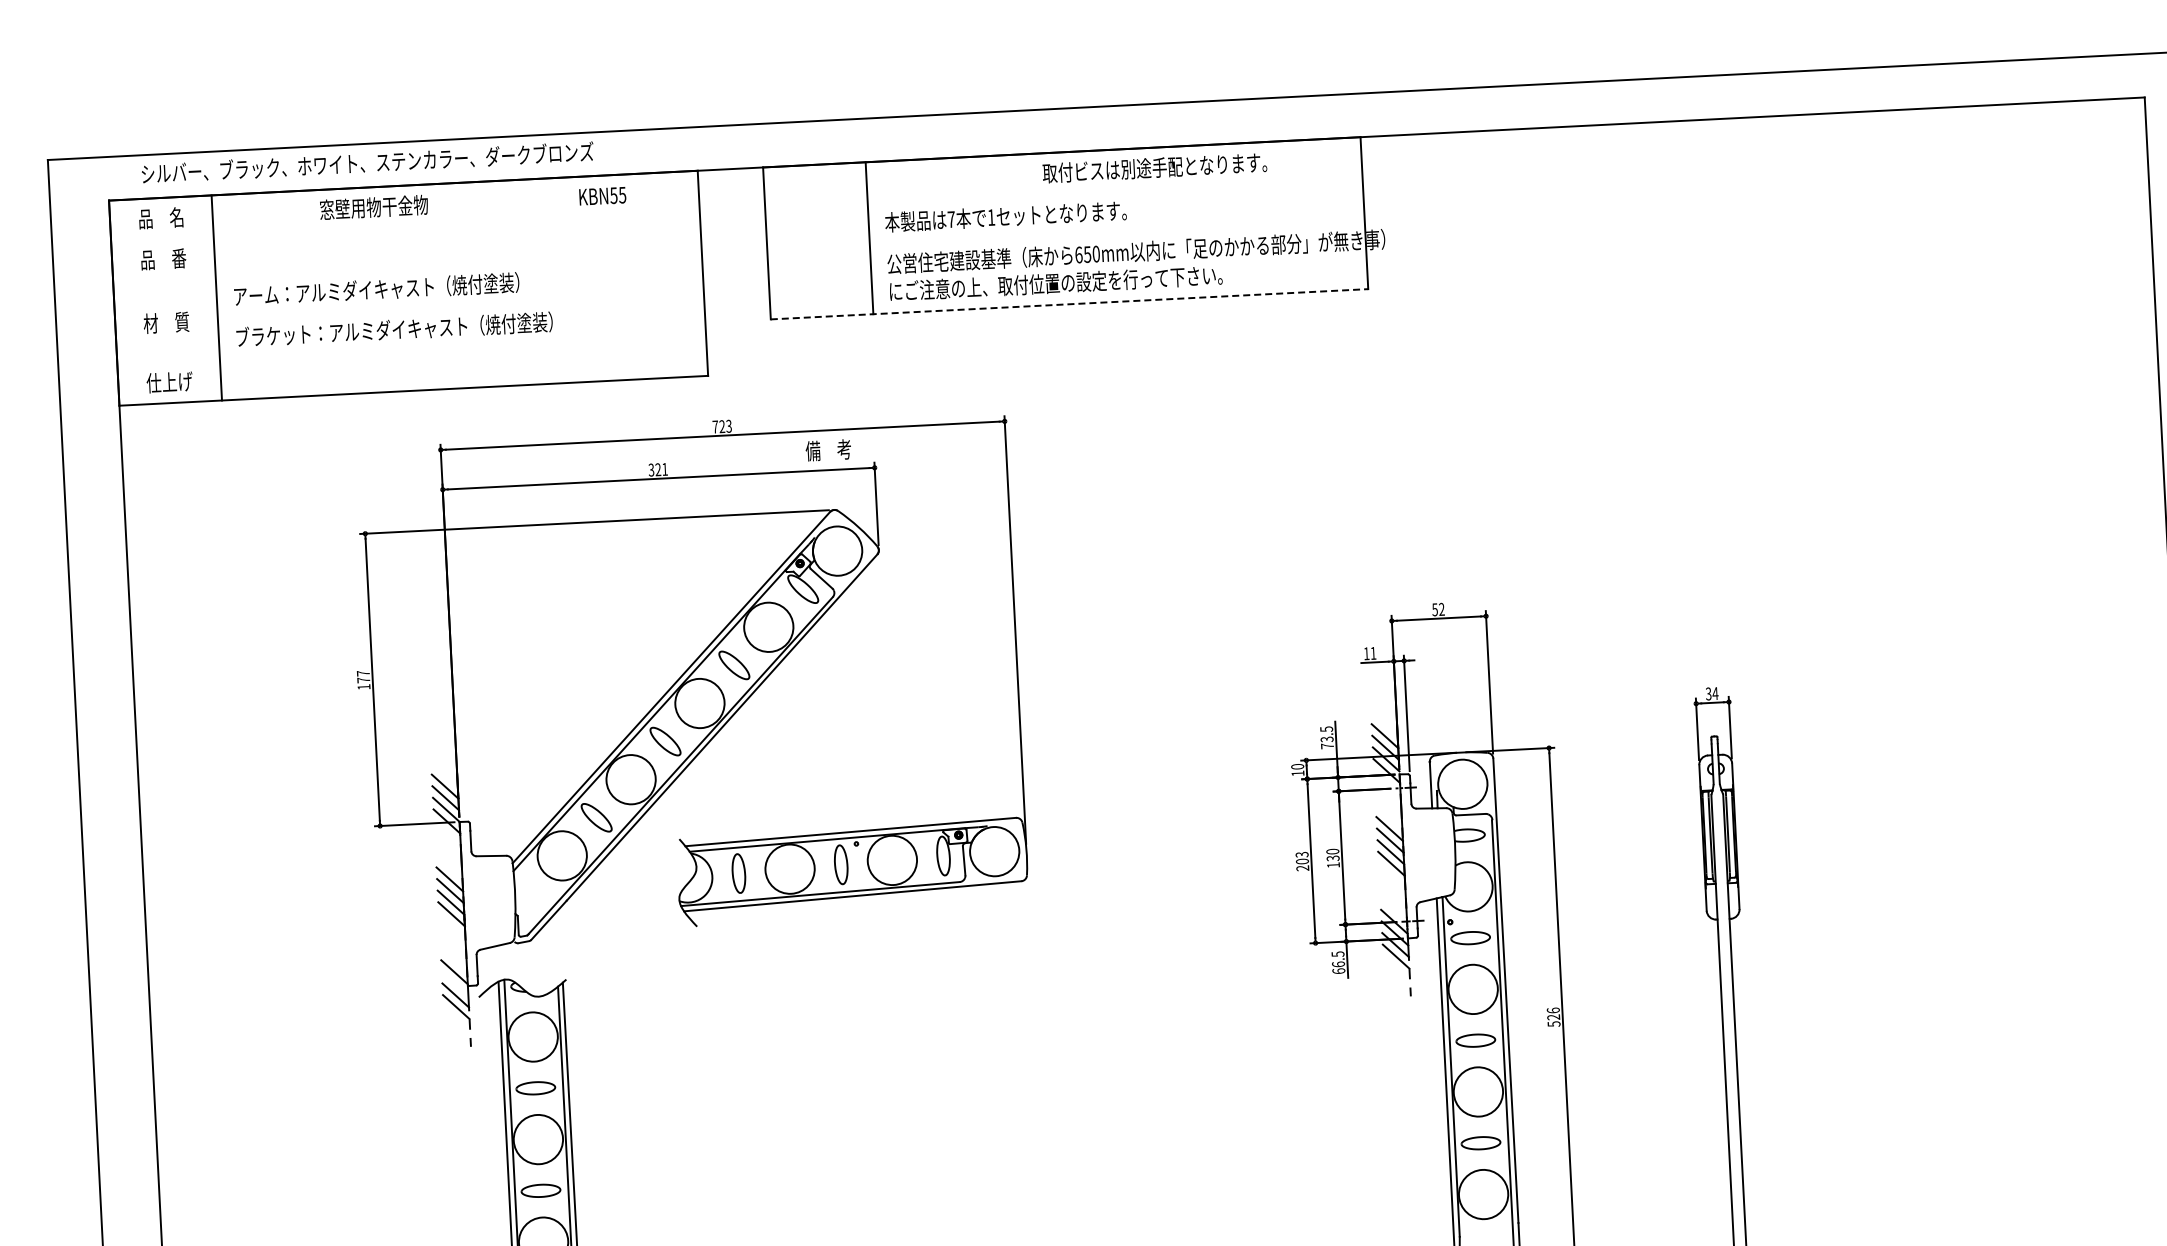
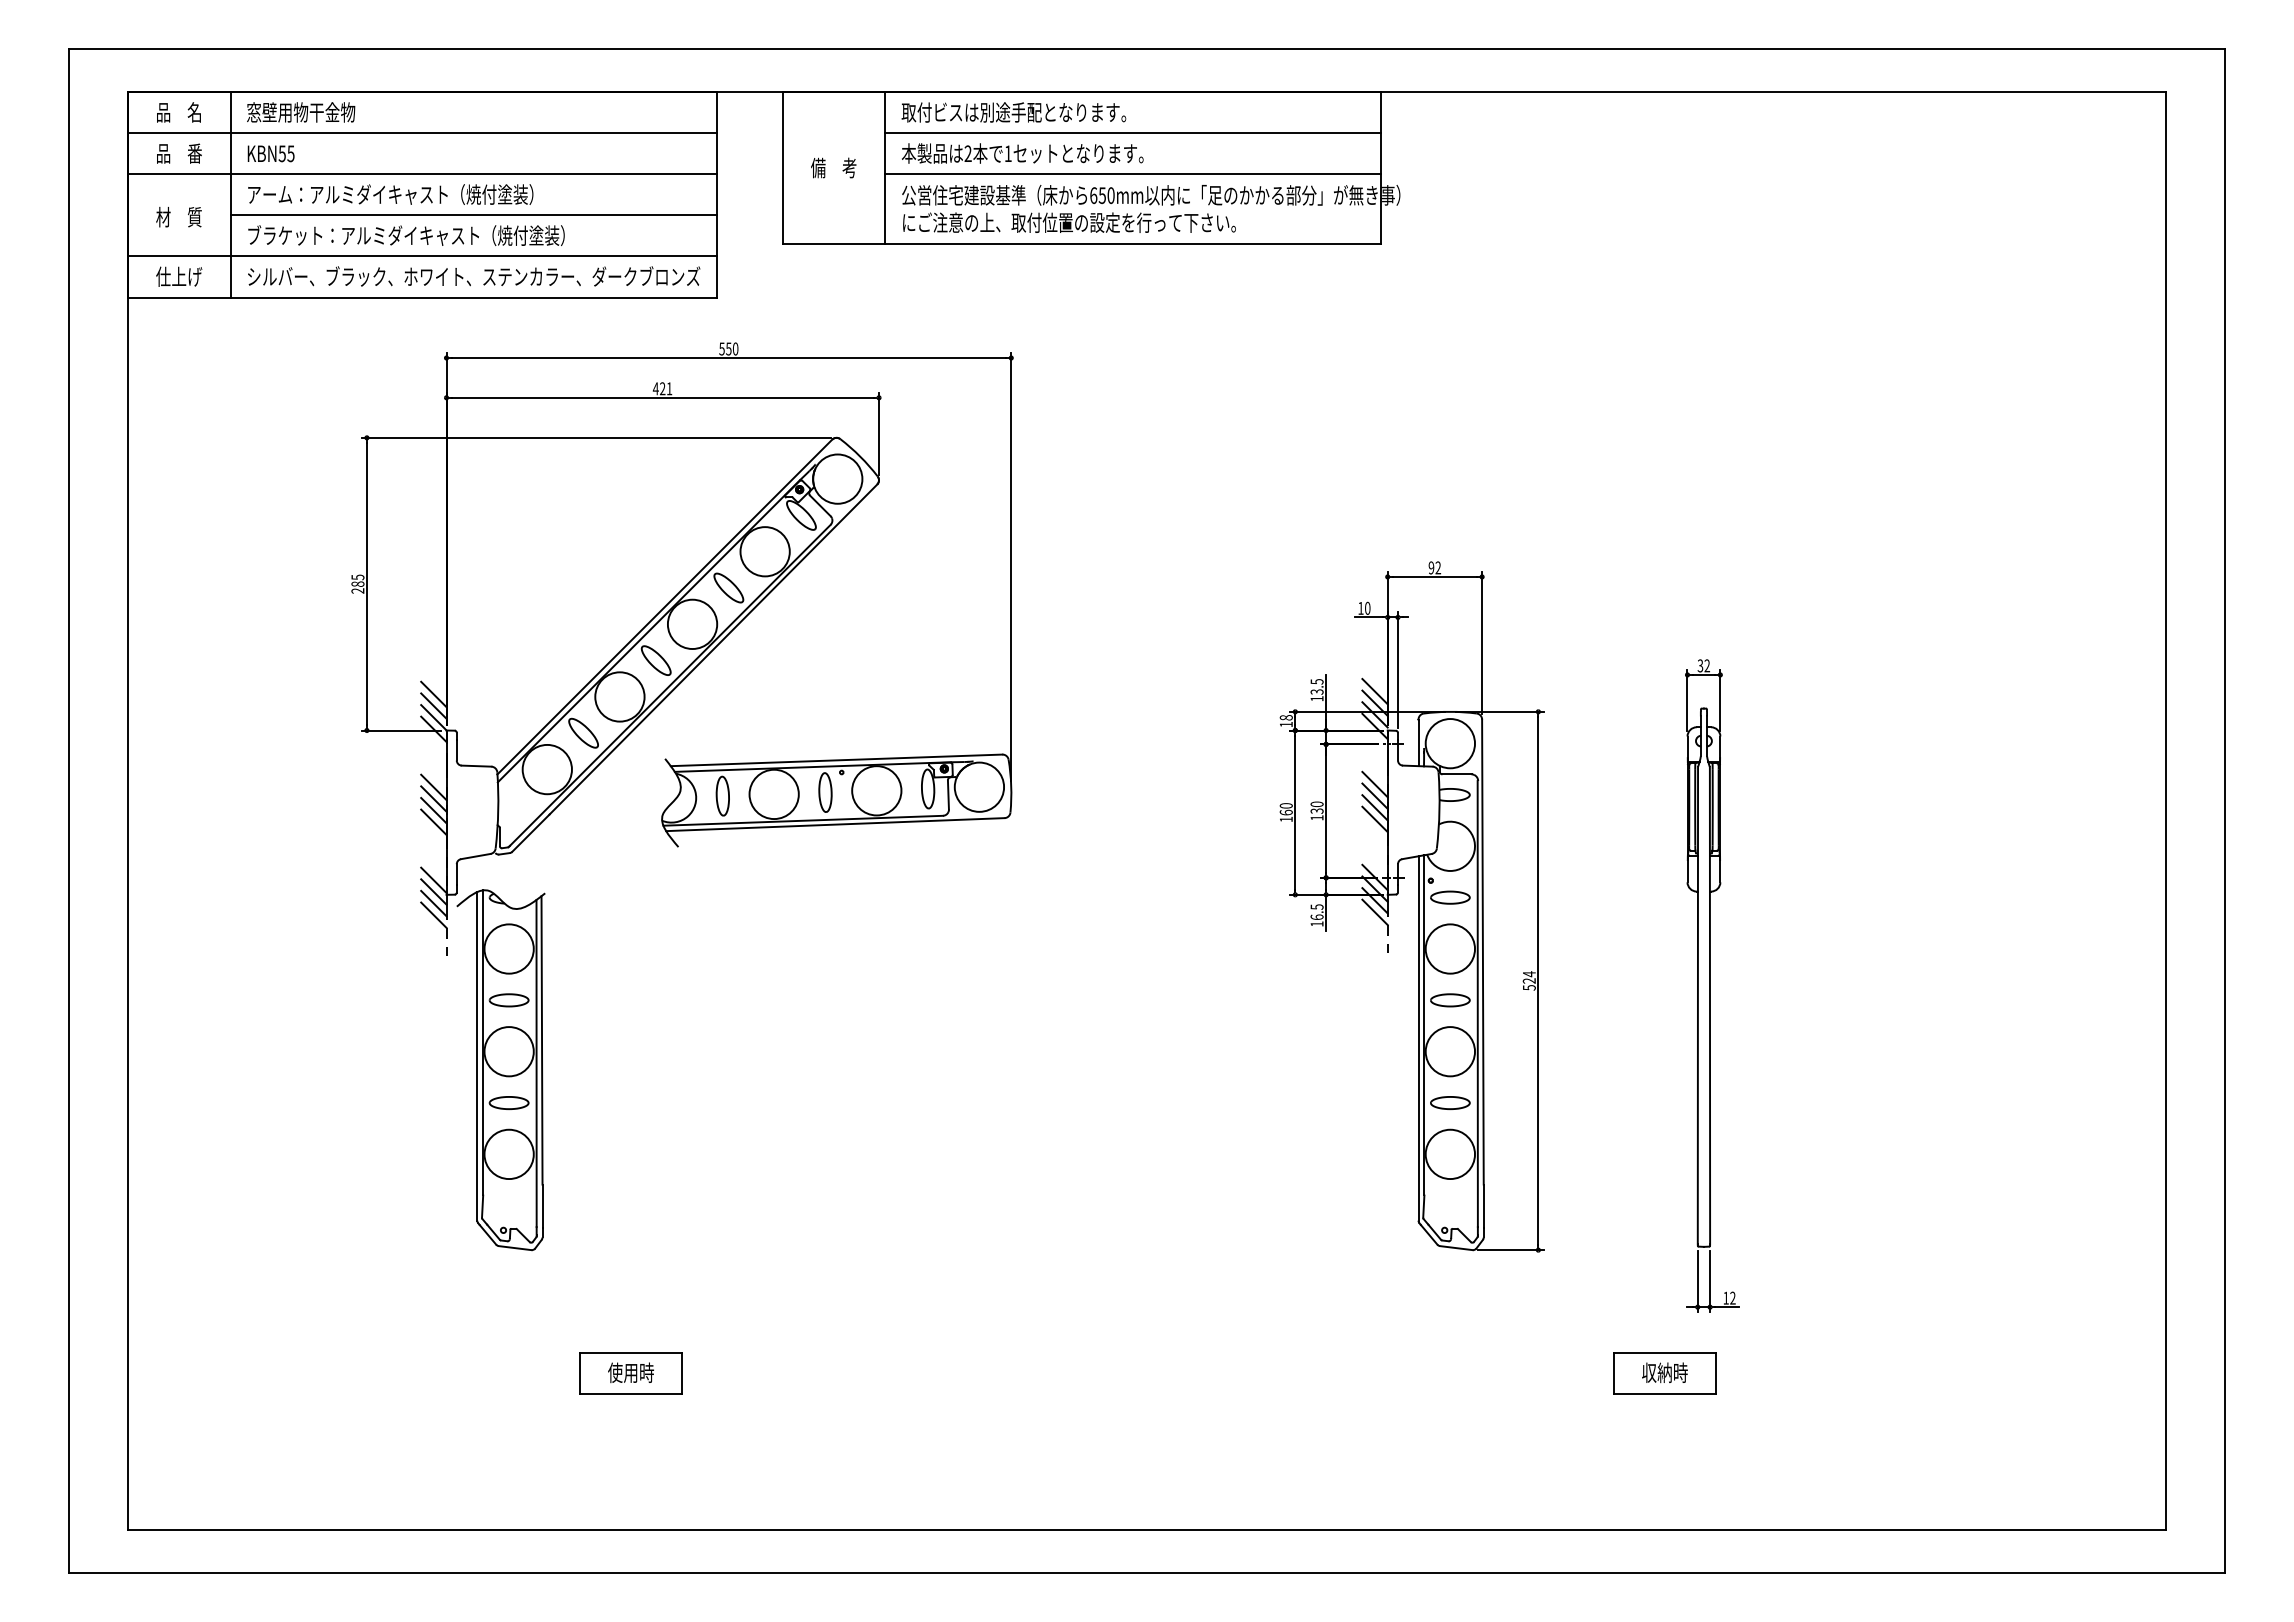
text: (368, 162) -> (474, 276), moved
text: (1154, 167) -> (1013, 112), moved
line: (1114, 191) -> (1132, 133), added
text: (602, 195) -> (270, 153), moved
text: (374, 207) -> (301, 112), moved
text: (950, 219) -> (967, 153), 7 -> 2
line: (405, 226) -> (422, 133), added
line: (1116, 231) -> (1132, 174), added
line: (407, 267) -> (422, 174), added
line: (1070, 304) -> (1082, 244), dashed -> solid
line: (460, 306) -> (473, 215), added
line: (411, 349) -> (422, 256), added
text: (721, 426) -> (728, 348), 723 -> 550
text: (828, 449) -> (833, 167), moved
text: (651, 469) -> (655, 388), 321 -> 421
text: (1435, 609) -> (1431, 567), 52 -> 92
text: (1373, 652) -> (1367, 607), 11 -> 10
text: (363, 679) -> (357, 583), 177 -> 285
text: (1715, 693) -> (1707, 665), 34 -> 32
text: (1326, 745) -> (1316, 698), 73.5 -> 13.5
text: (1297, 766) -> (1286, 717), 10 -> 18
text: (1301, 861) -> (1285, 812), 203 -> 160
text: (1338, 970) -> (1316, 923), 66.5 -> 16.5
line: (454, 983) -> (433, 891), added
text: (1552, 1010) -> (1528, 974), 526 -> 524

